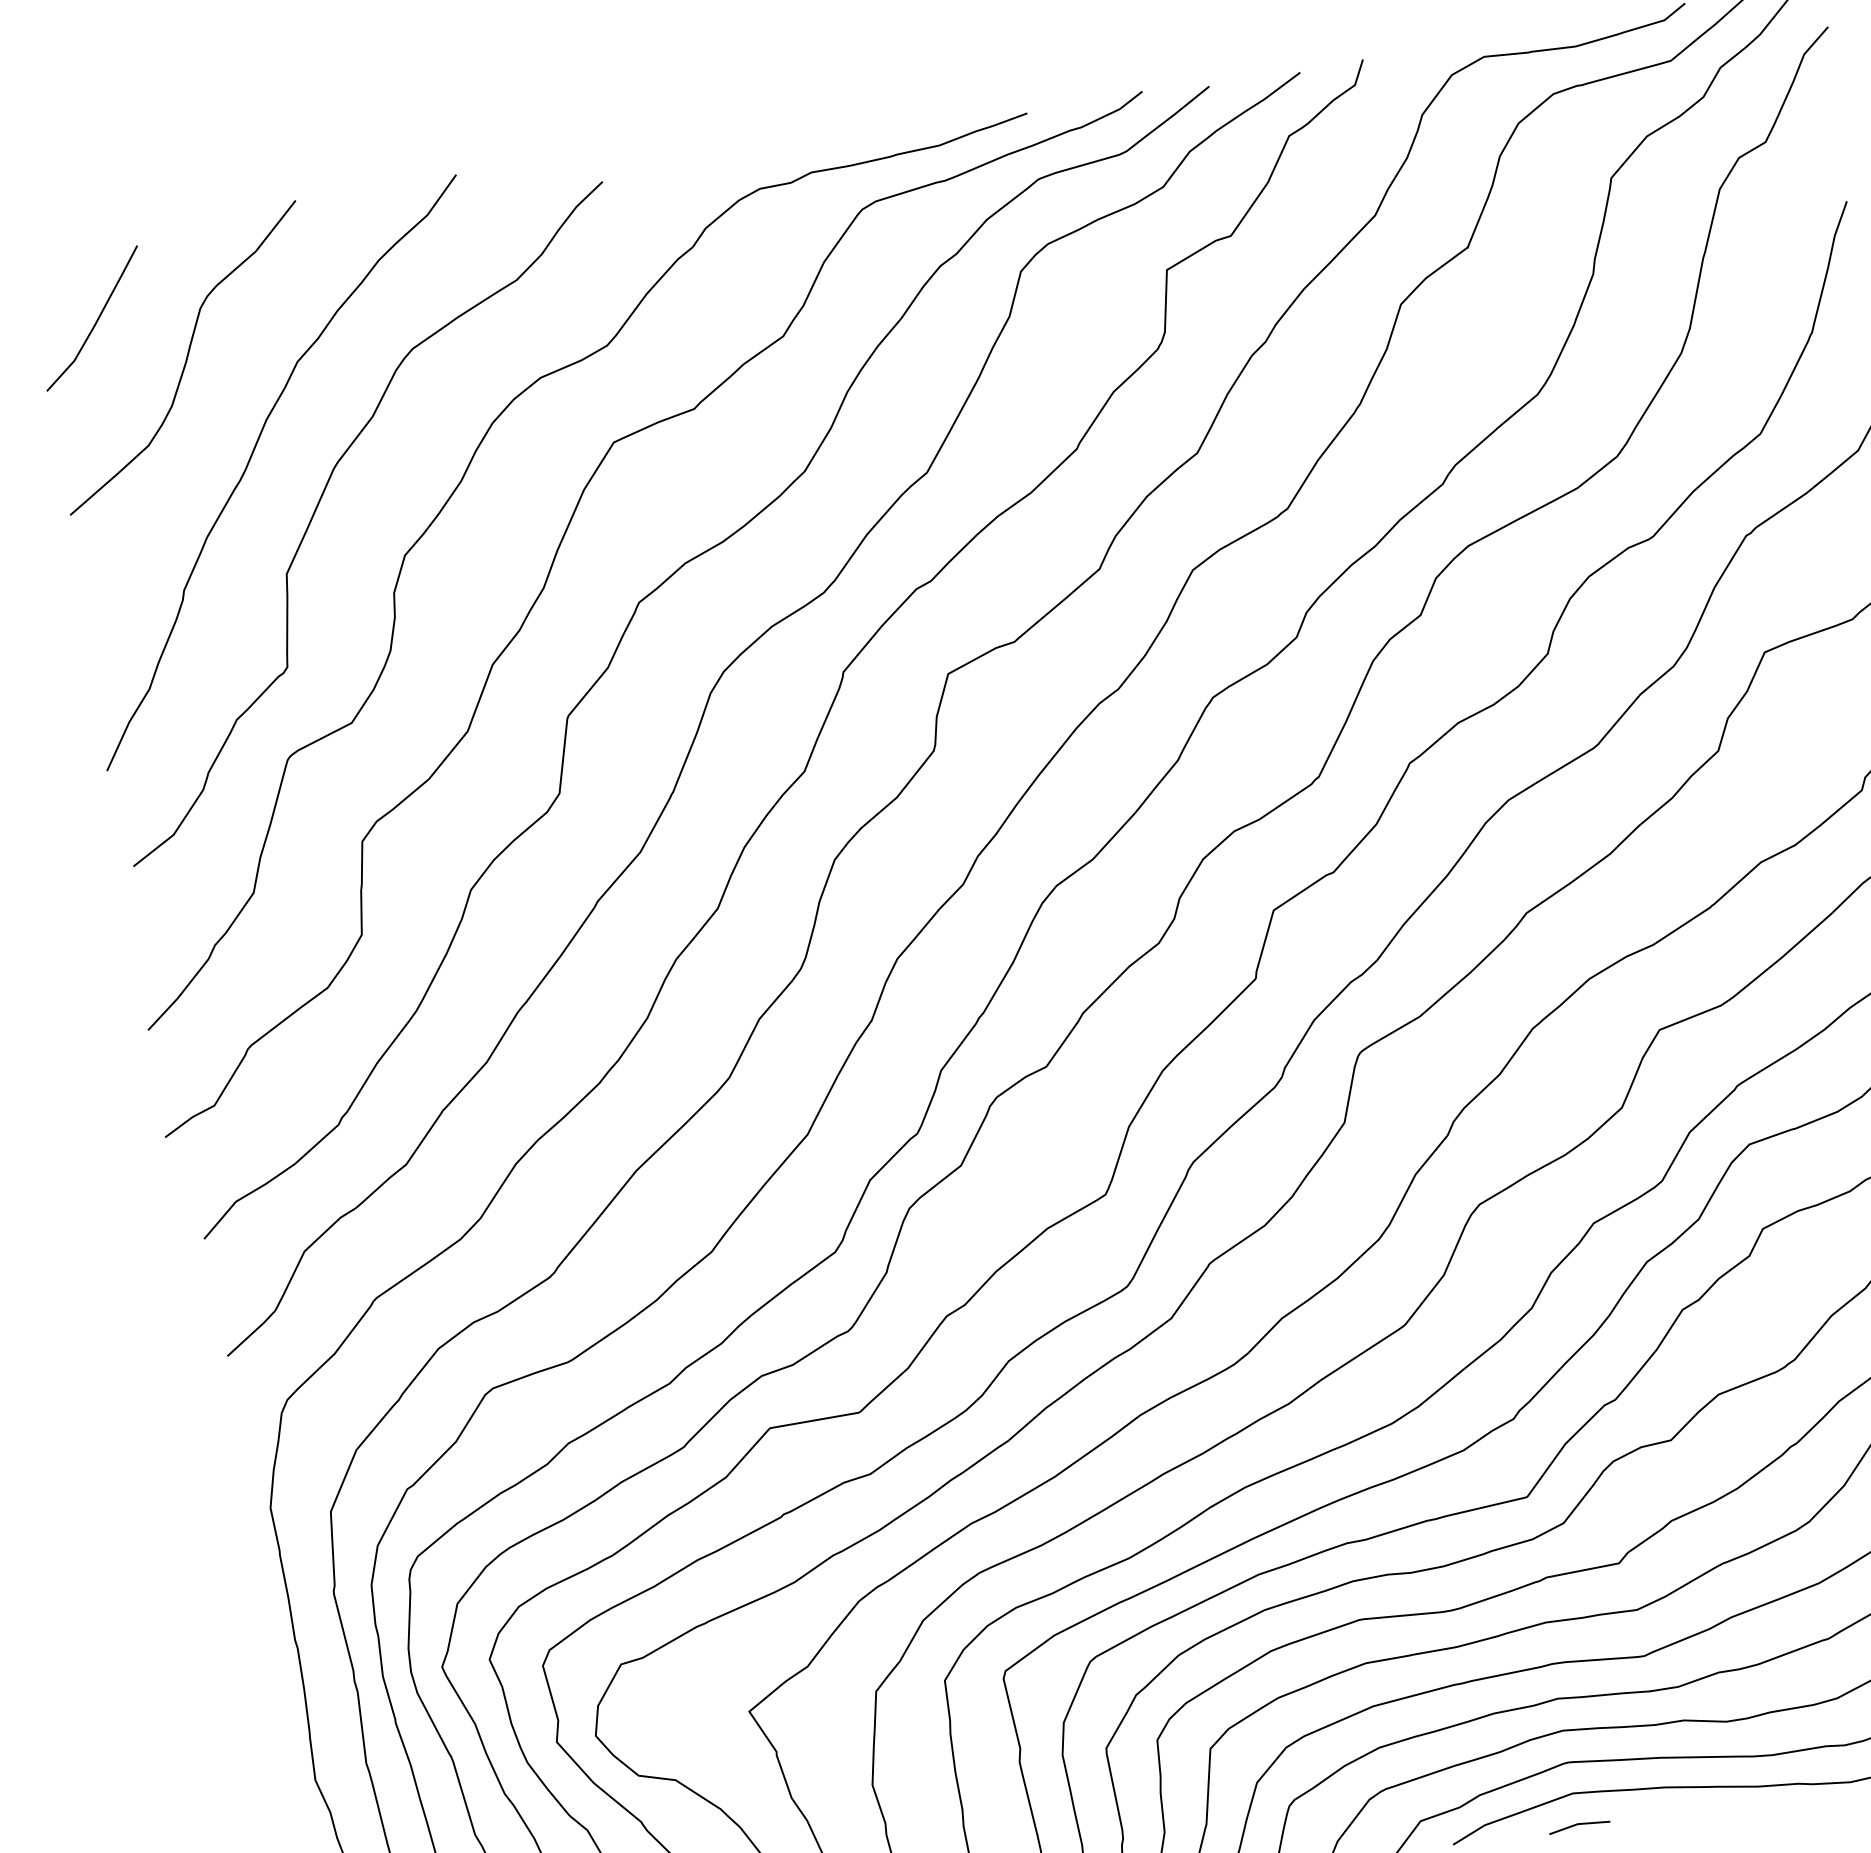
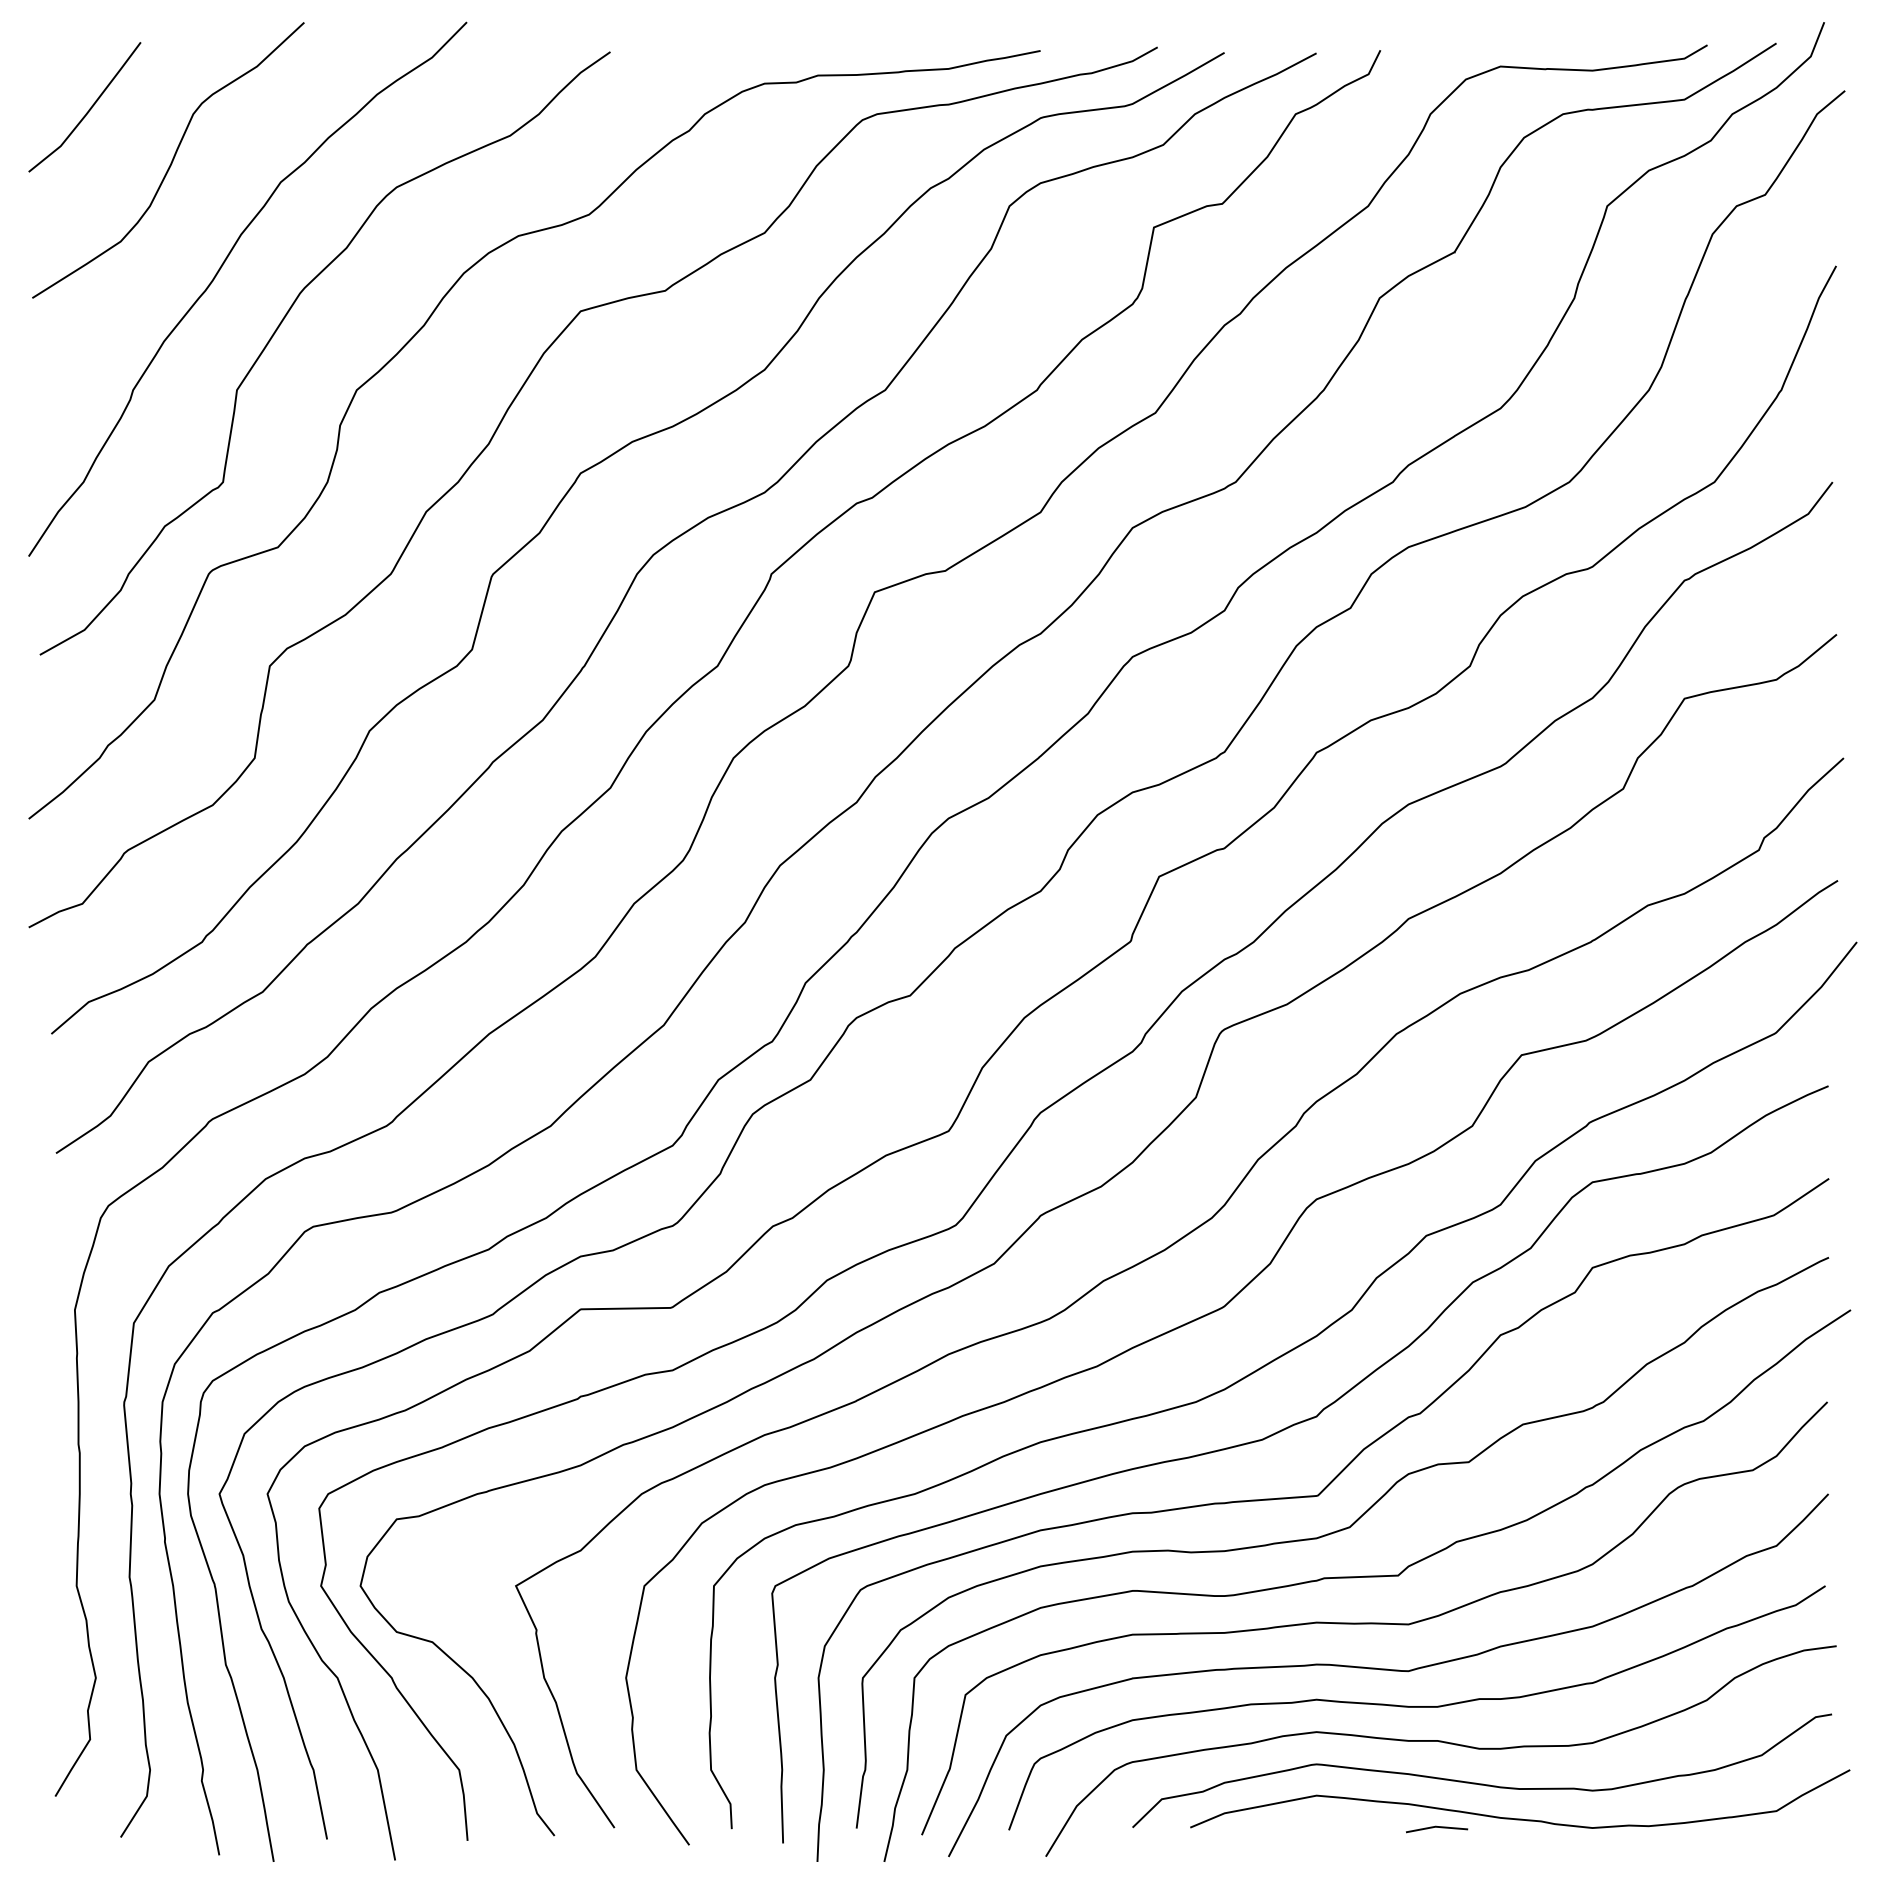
line: (1579, 1824) -> (1437, 1827), moved

